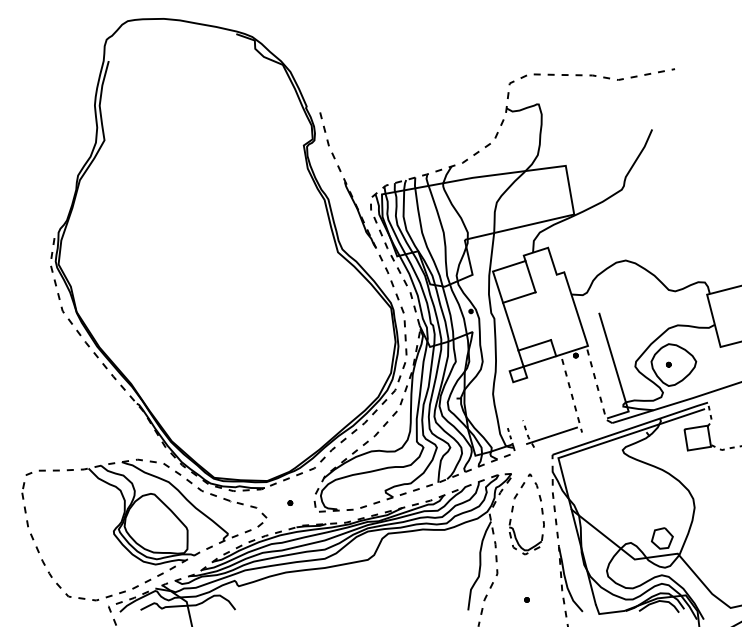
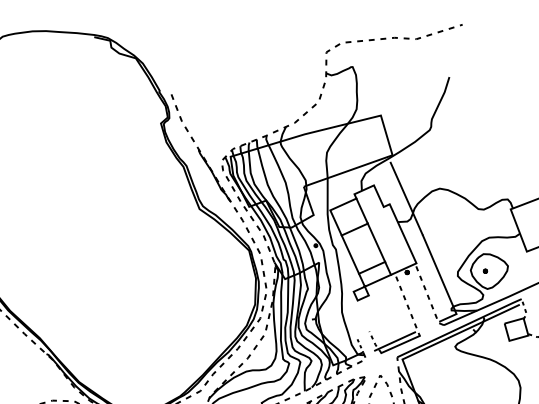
line: (585, 267) -> (406, 198), added
line: (543, 316) -> (376, 243), added
line: (558, 439) -> (400, 343), added

